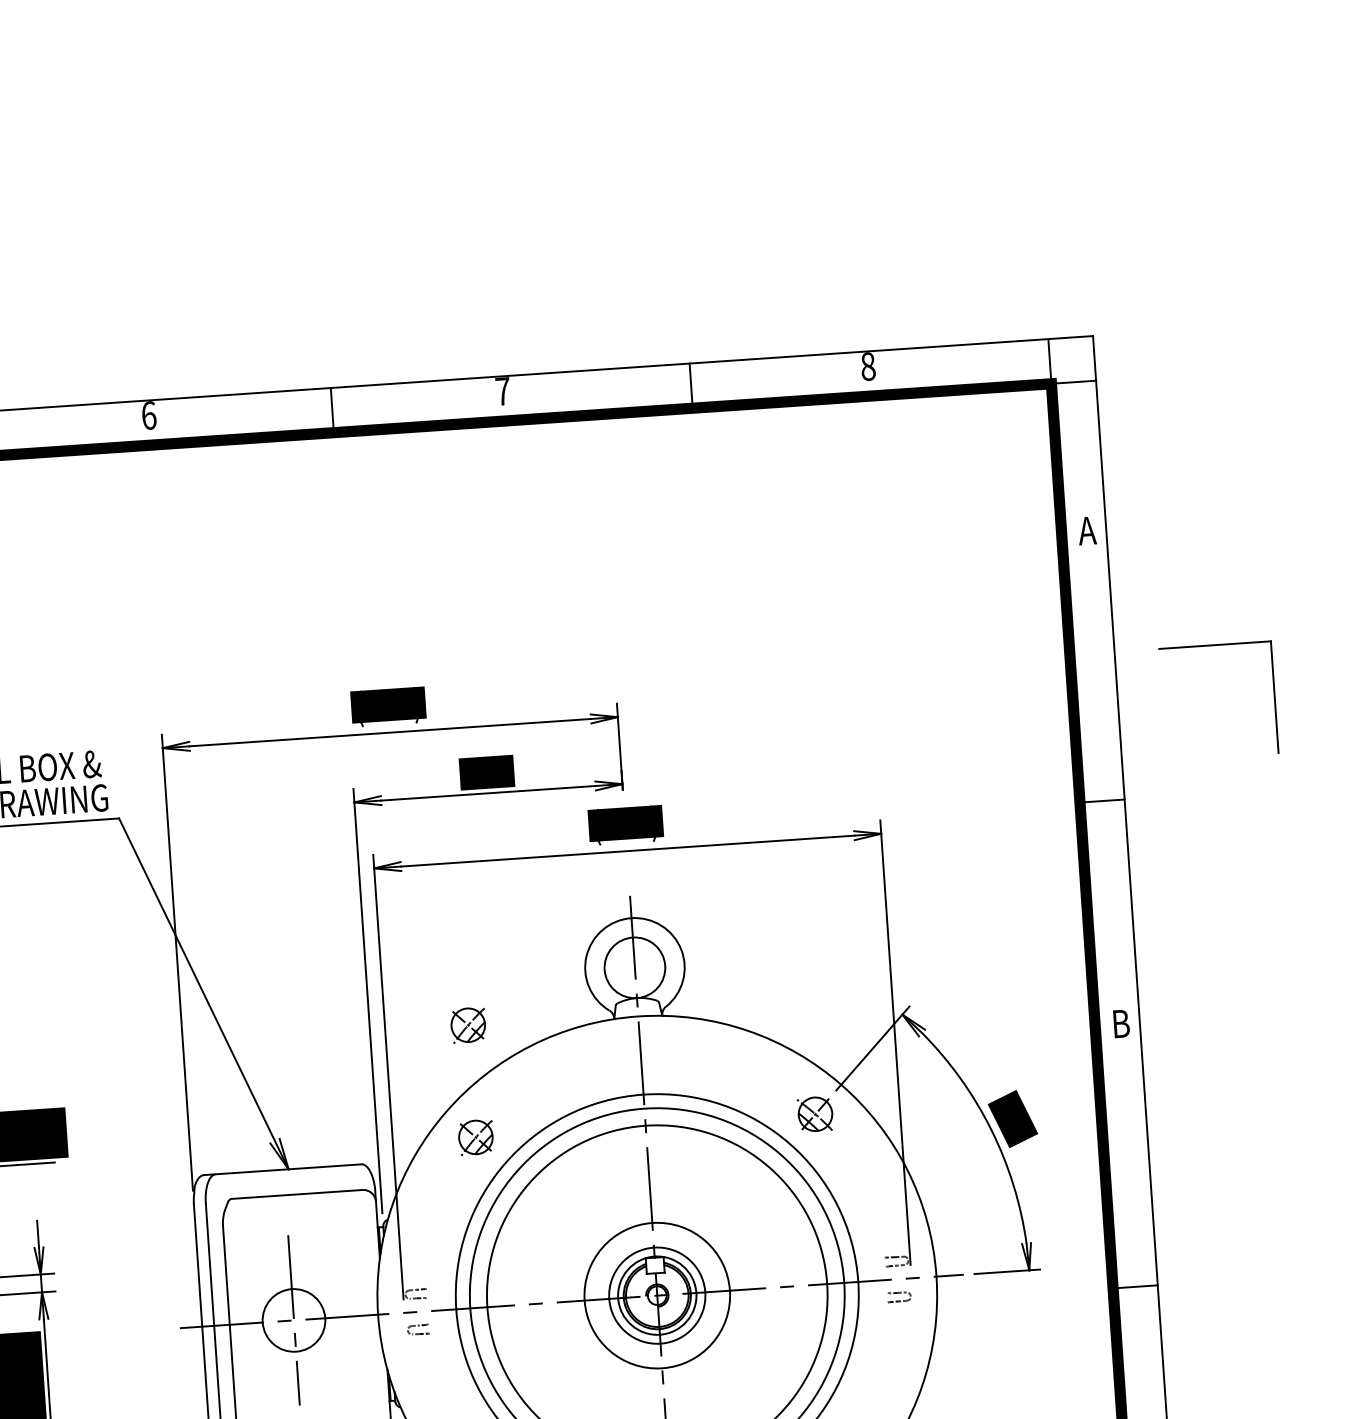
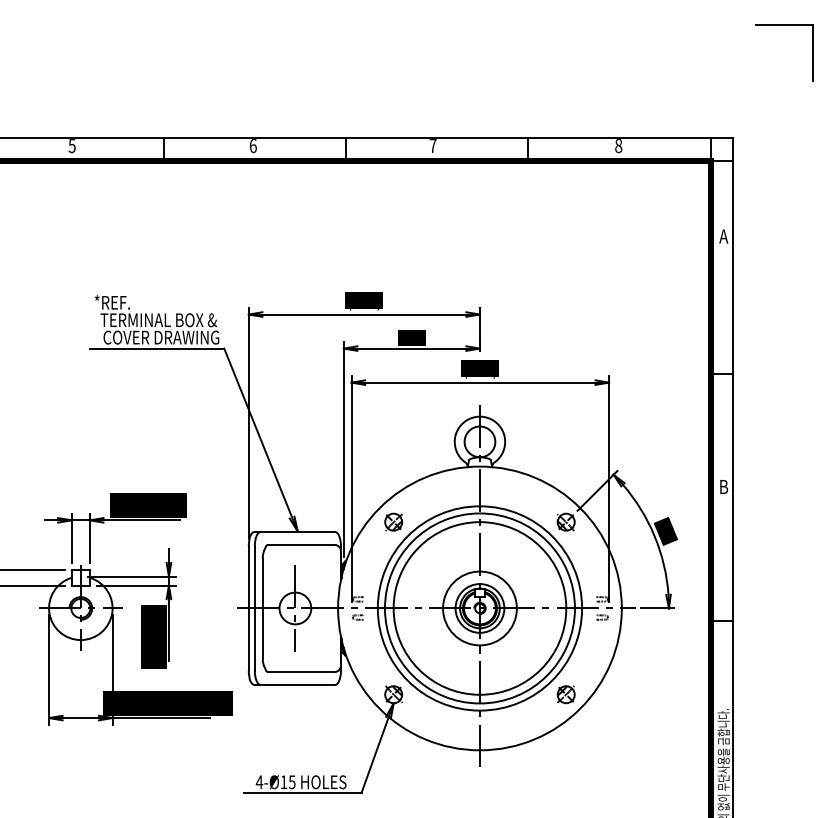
part: (1215, 646) -> (784, 25), moved
part: (467, 1023) -> (393, 464), removed

